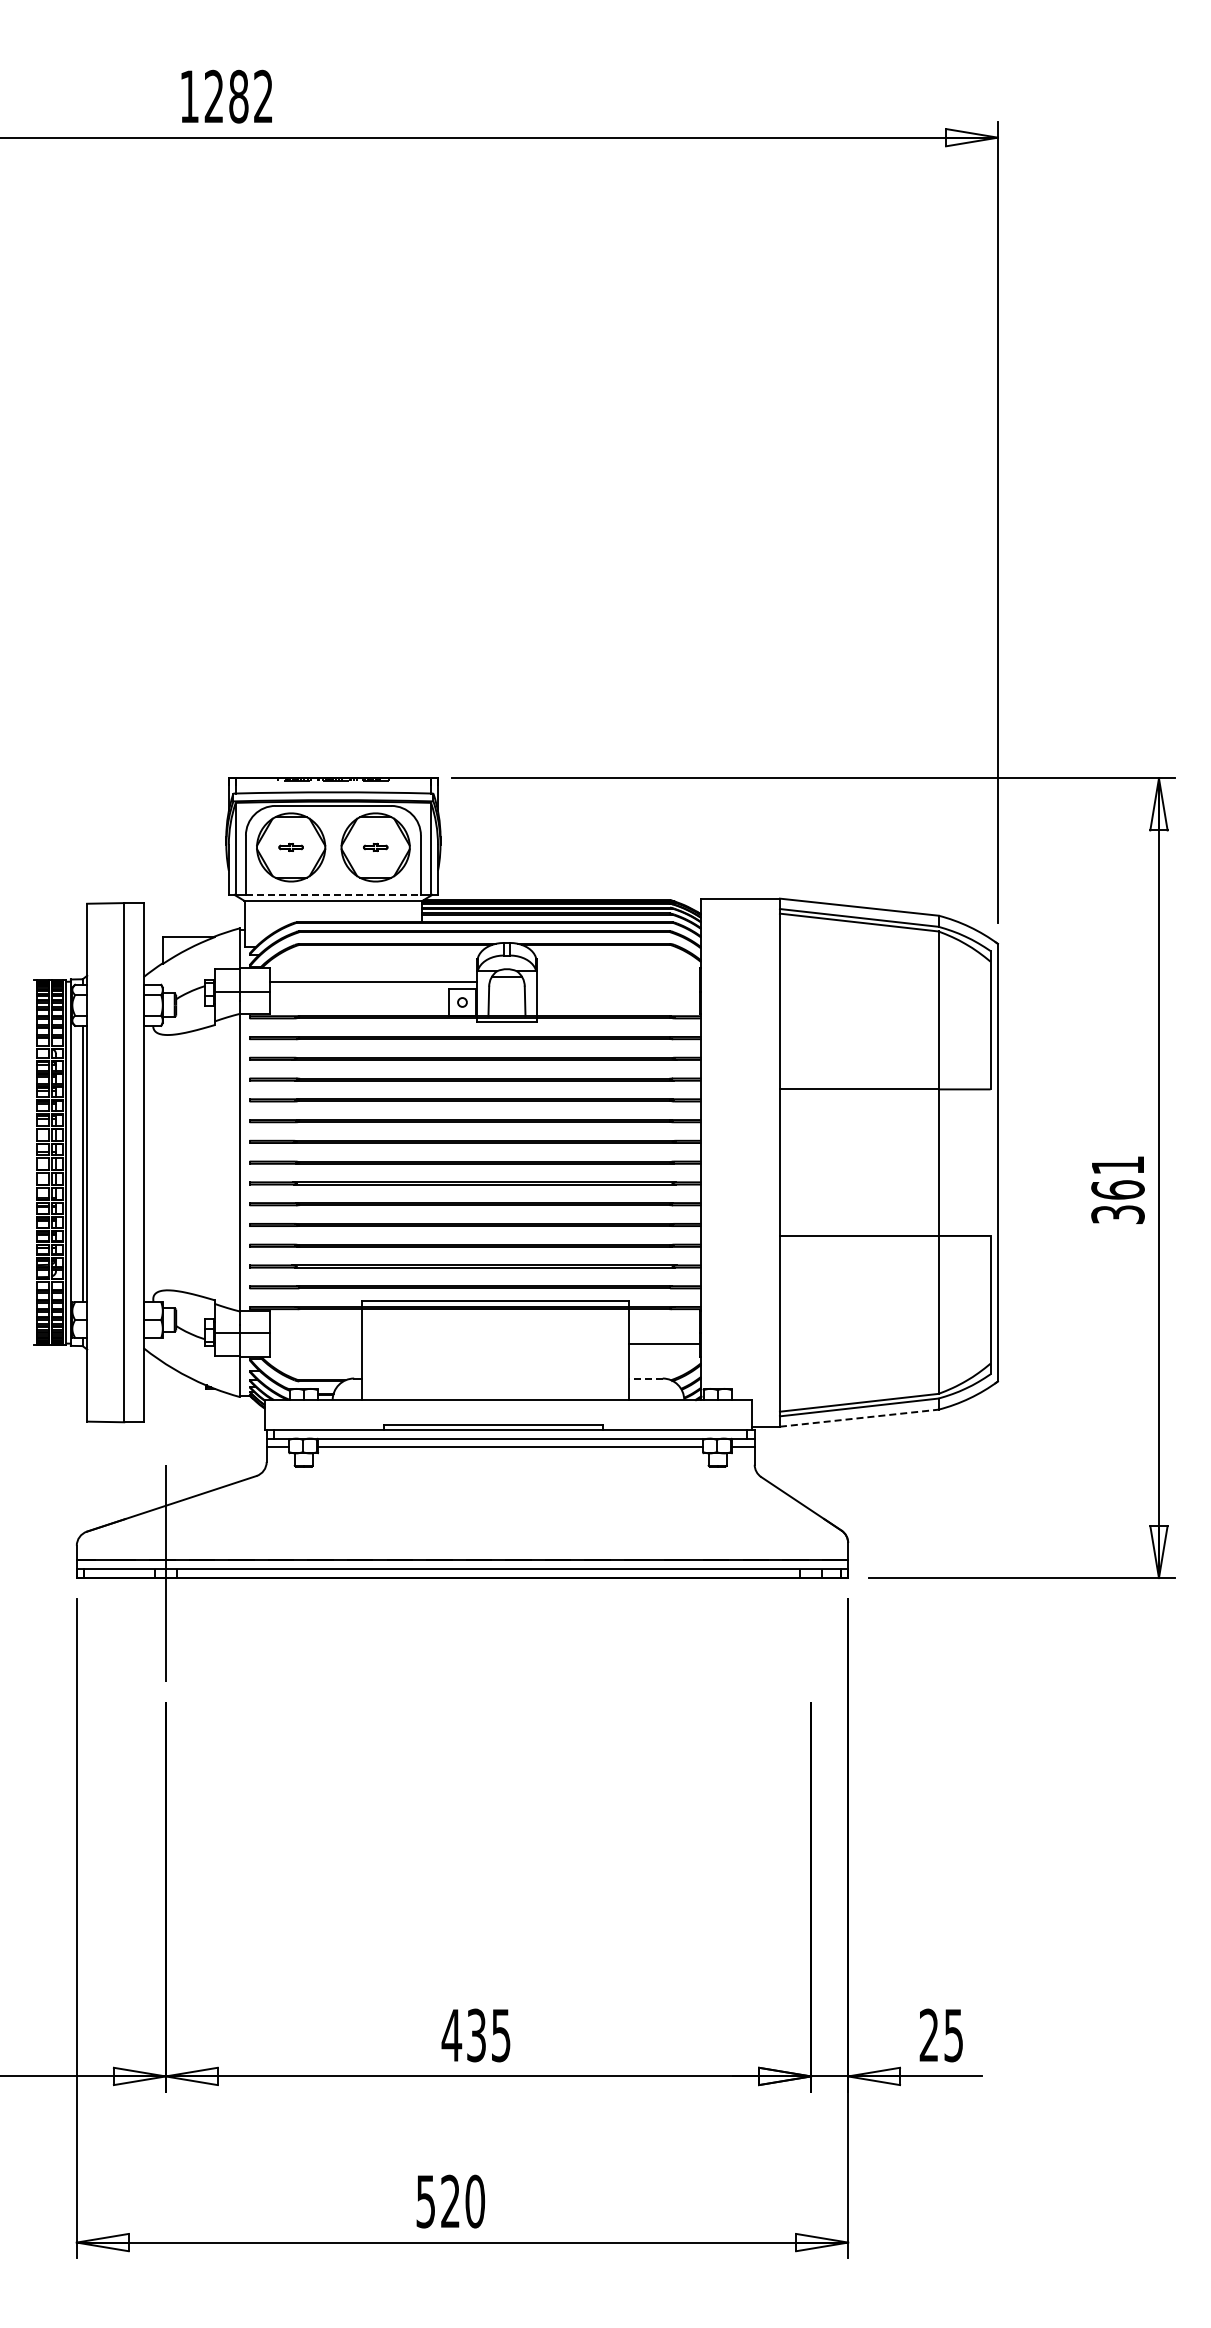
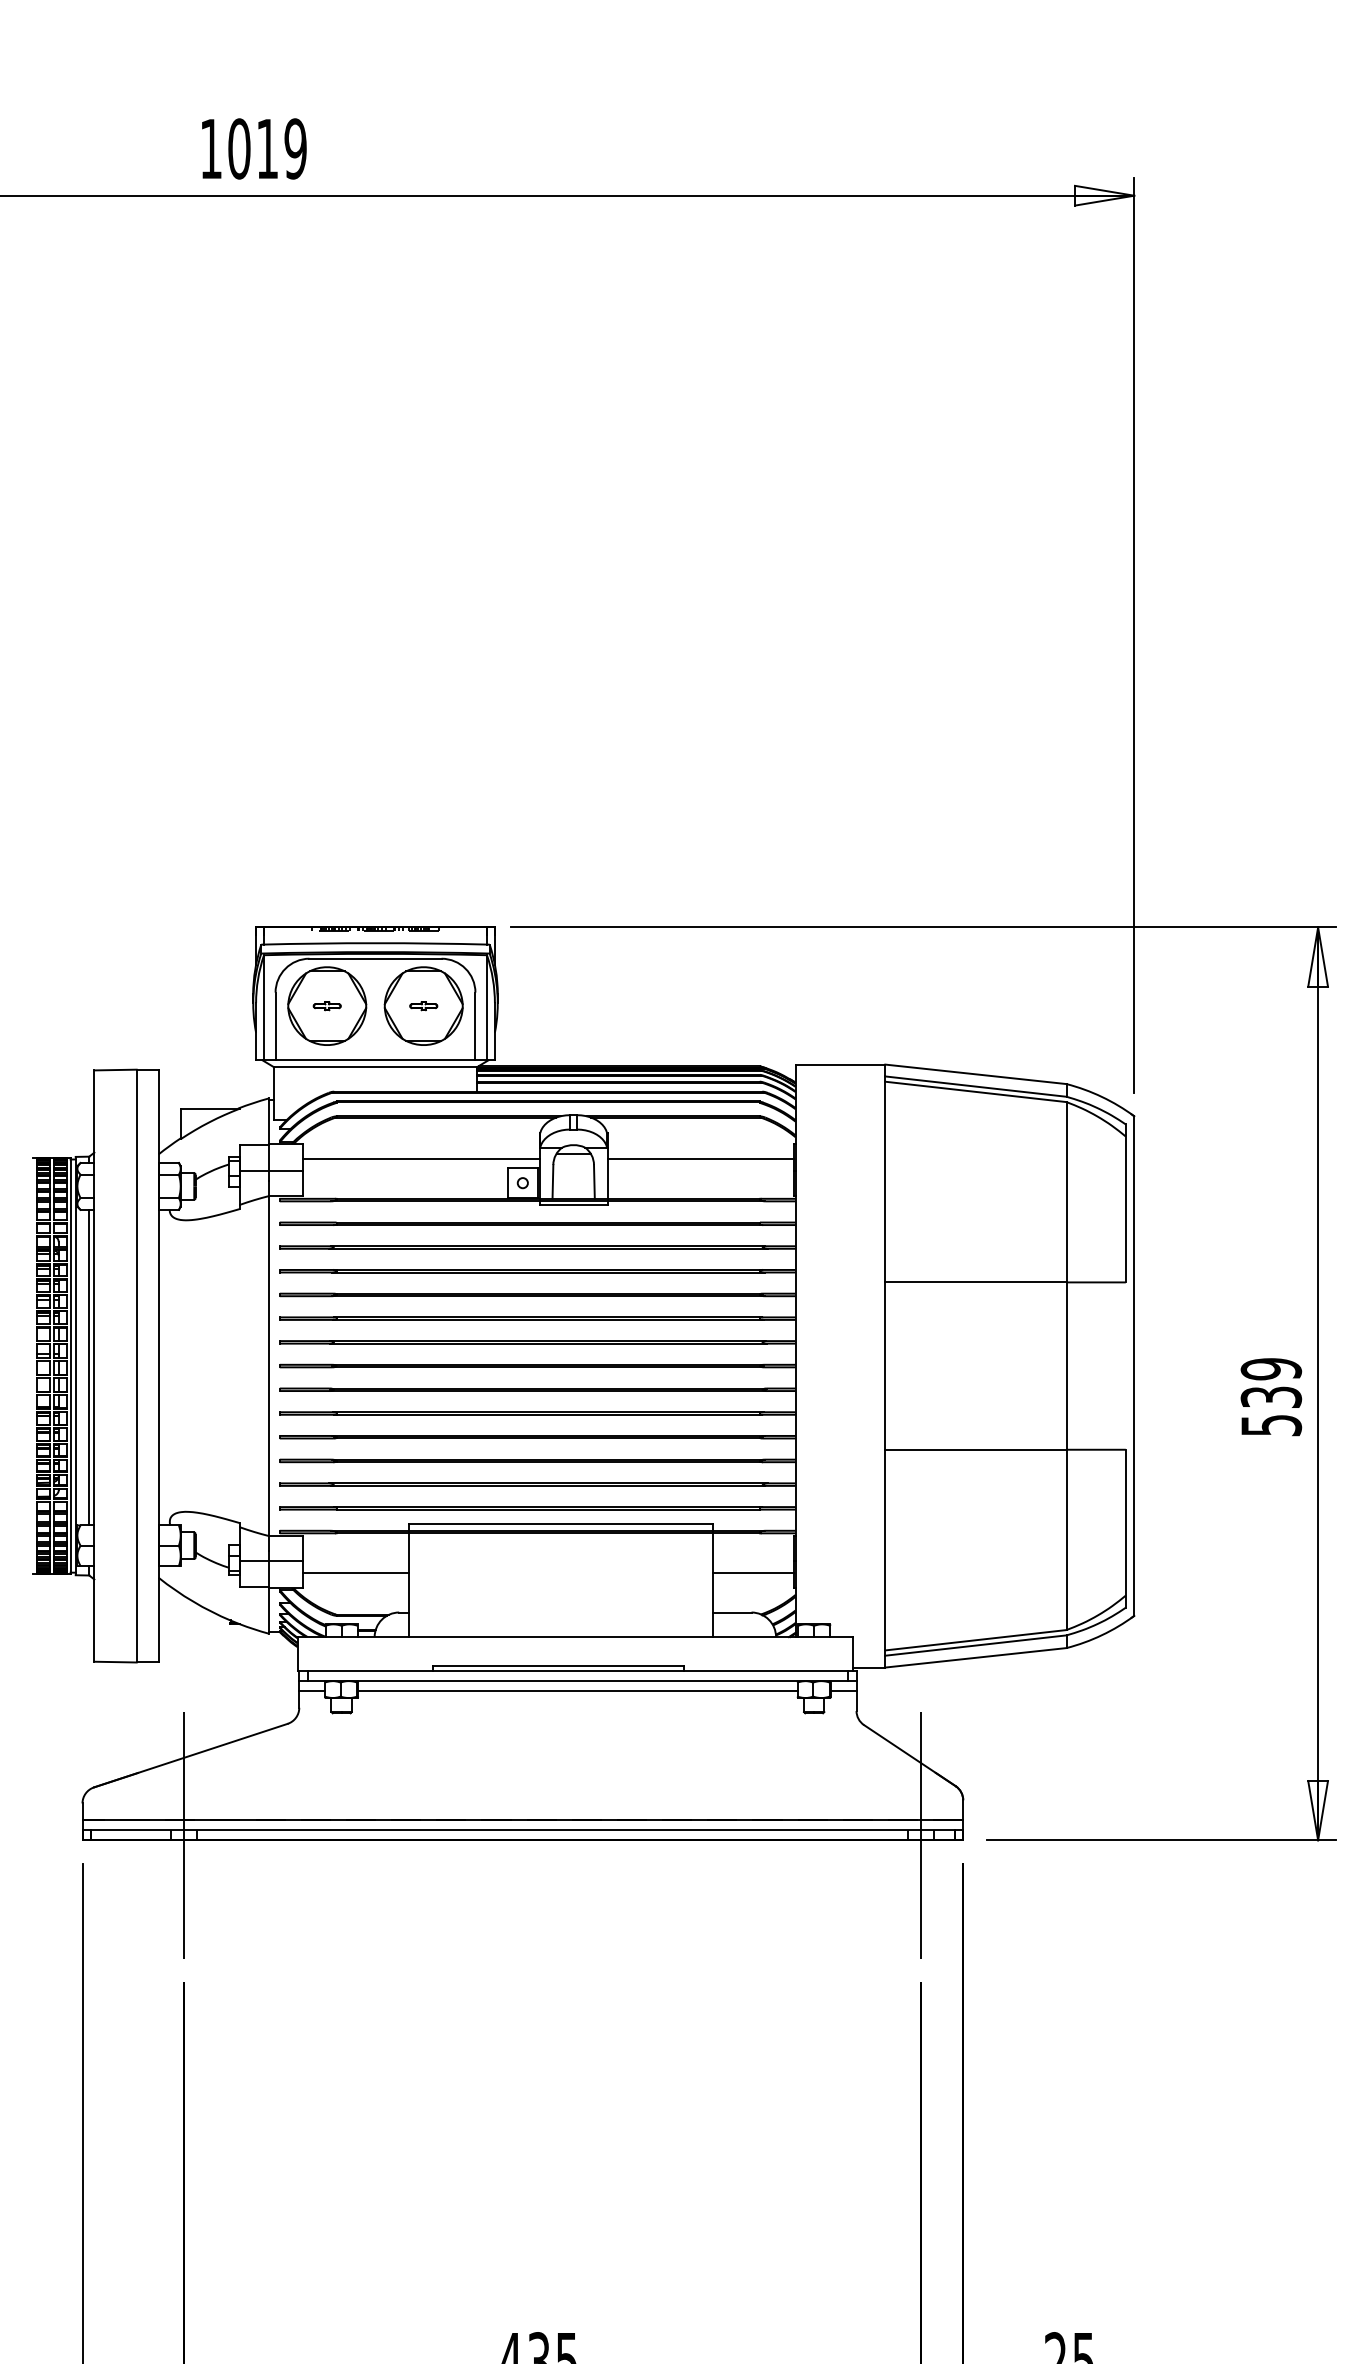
text: (238, 96) -> (267, 148), 1282 -> 1019
line: (333, 894) -> (375, 1059), dashed -> solid
line: (617, 981) -> (699, 1159), added
text: (1117, 1189) -> (1270, 1396), 361 -> 539
line: (315, 1343) -> (355, 1572), added
line: (646, 1378) -> (732, 1612), dashed -> solid
line: (859, 1418) -> (976, 1658), dashed -> solid
line: (811, 1573) -> (921, 1835), added

